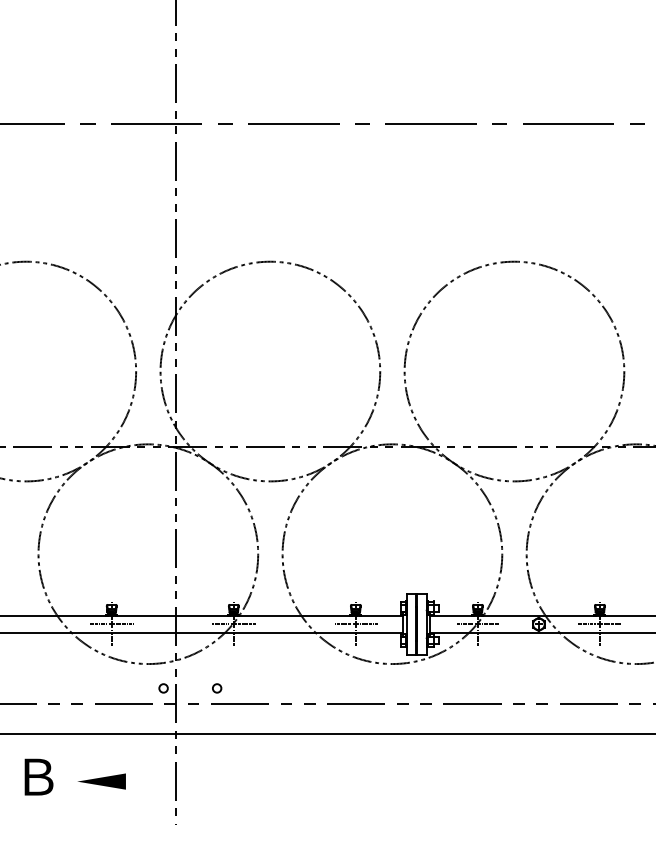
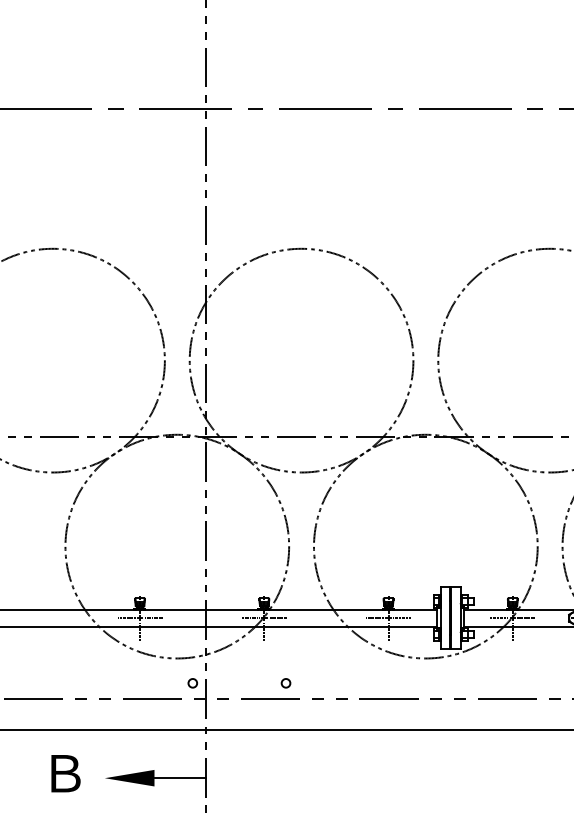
circle: (217, 688) -> (286, 683), moved
line: (150, 781) -> (179, 778), added

